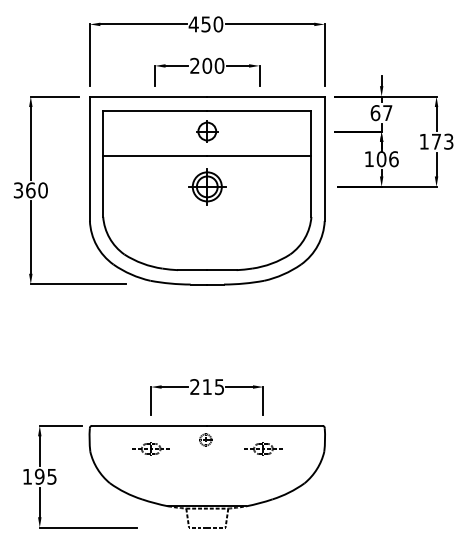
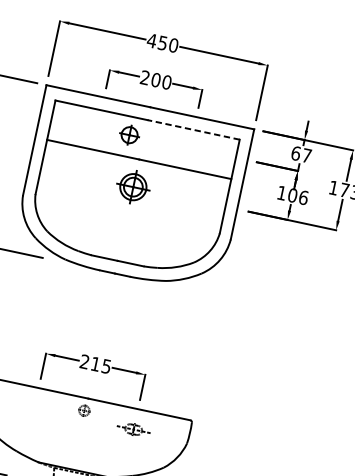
line: (258, 111) -> (192, 130), solid -> dashed
part: (207, 131) -> (129, 135), moved
part: (150, 448) -> (33, 407), removed

